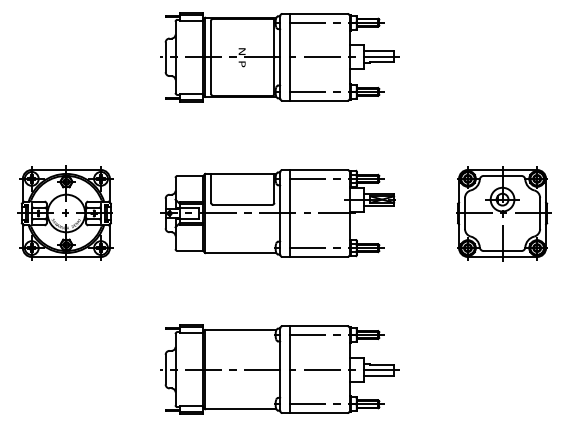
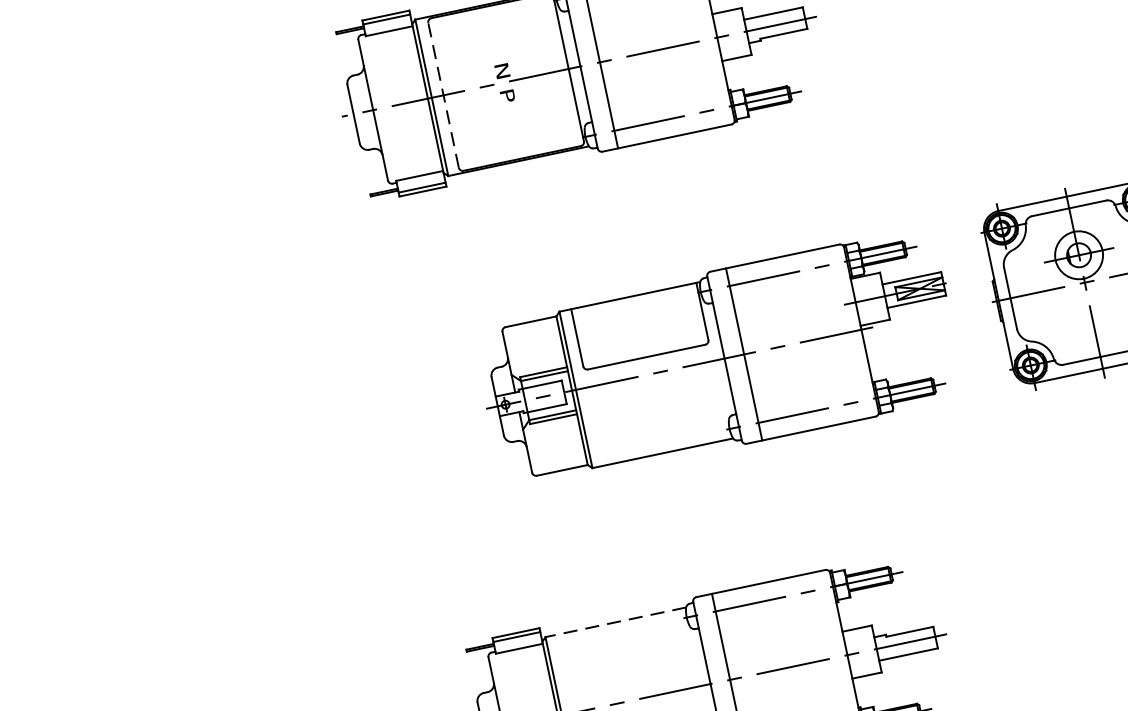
line: (211, 57) -> (444, 95), solid -> dashed
part: (65, 212) -> (220, 462), removed
part: (277, 213) -> (718, 359), moved
line: (240, 330) -> (615, 623), solid -> dashed

